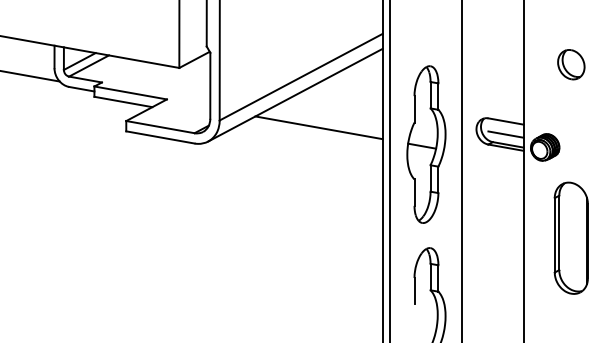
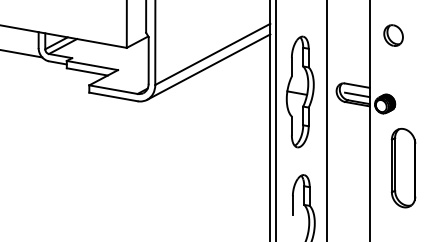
part: (571, 64) -> (393, 35), moved
line: (319, 128) -> (225, 90), removed
part: (425, 143) -> (299, 91), moved

